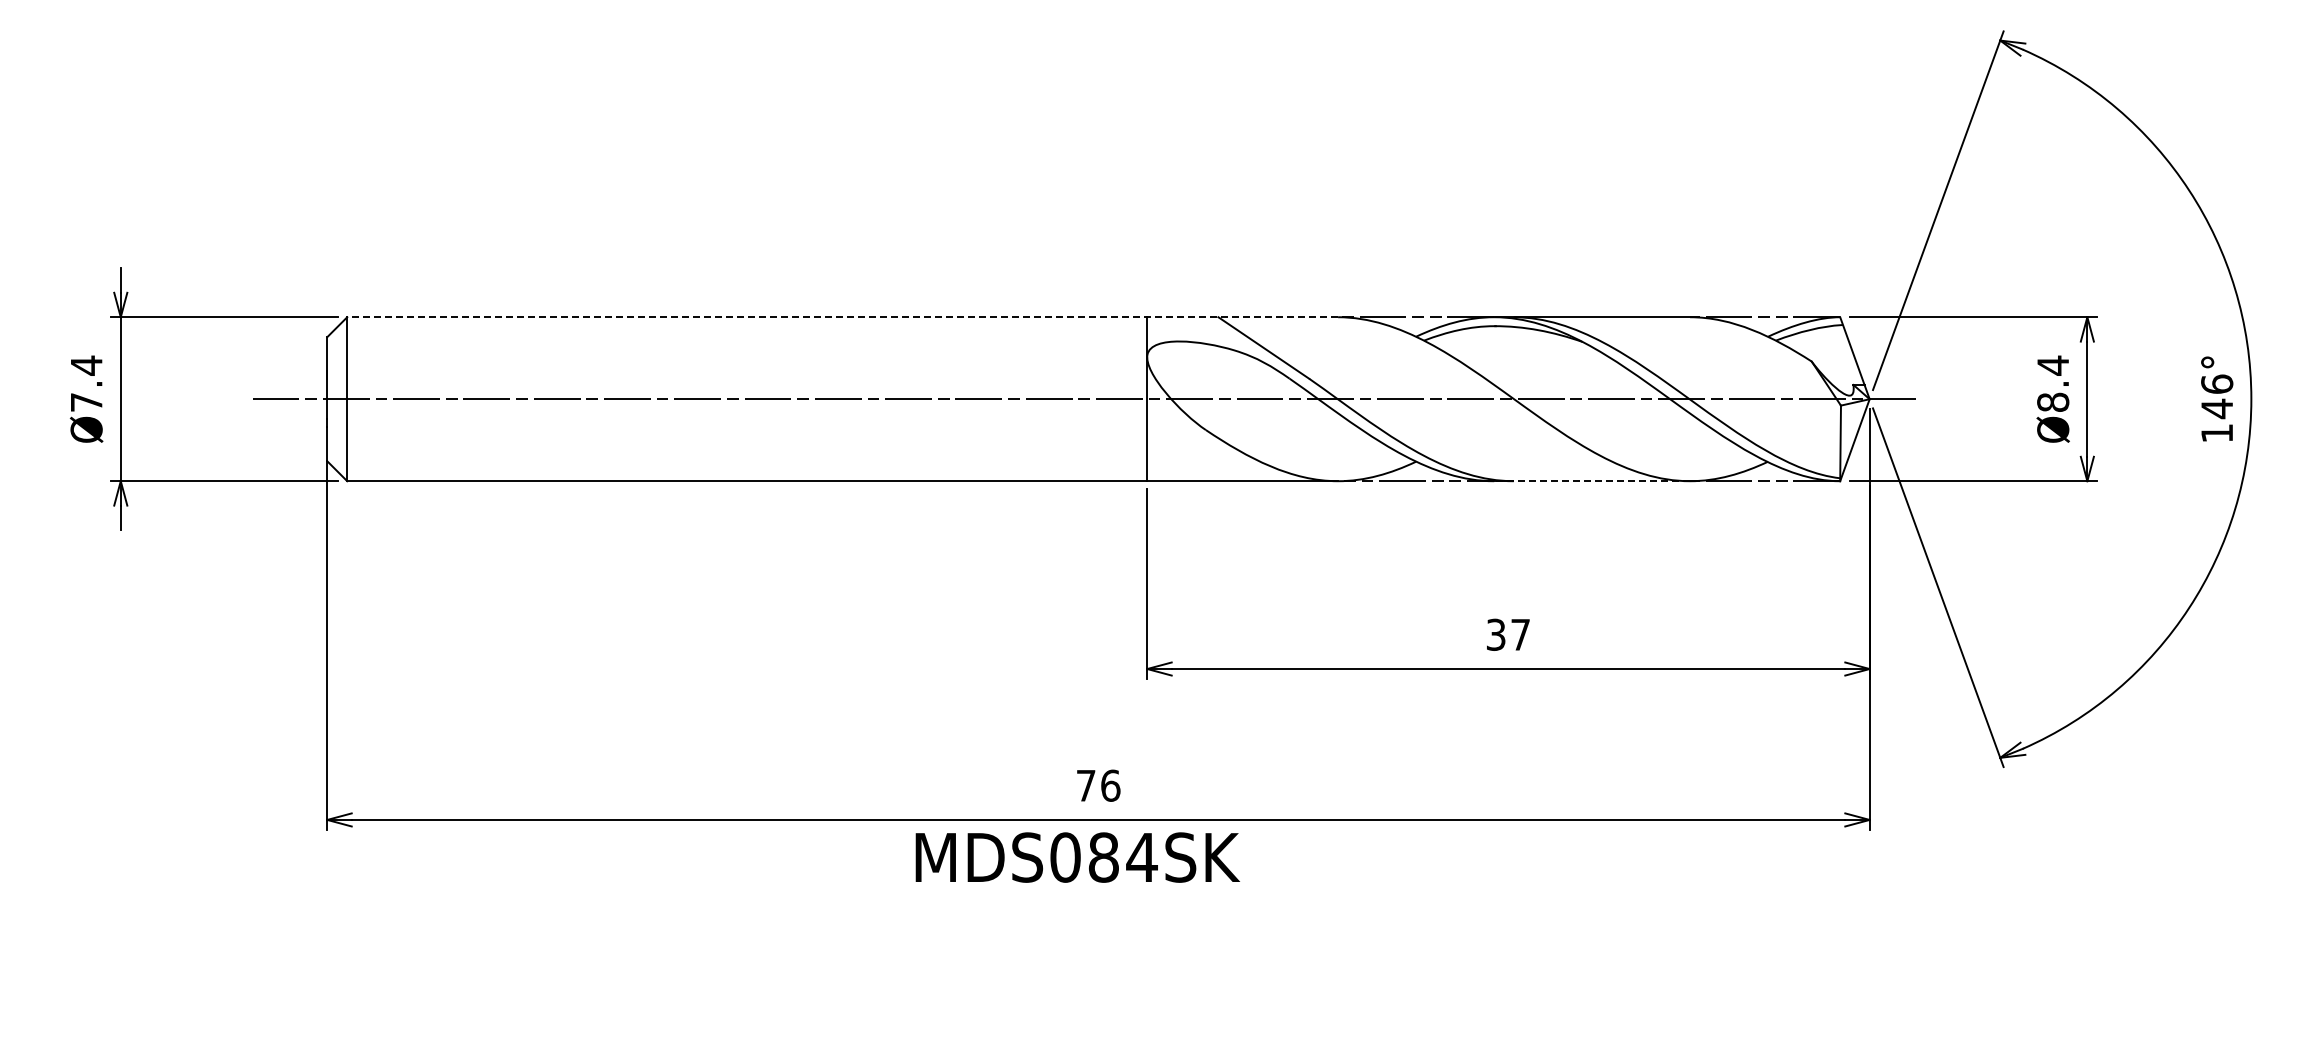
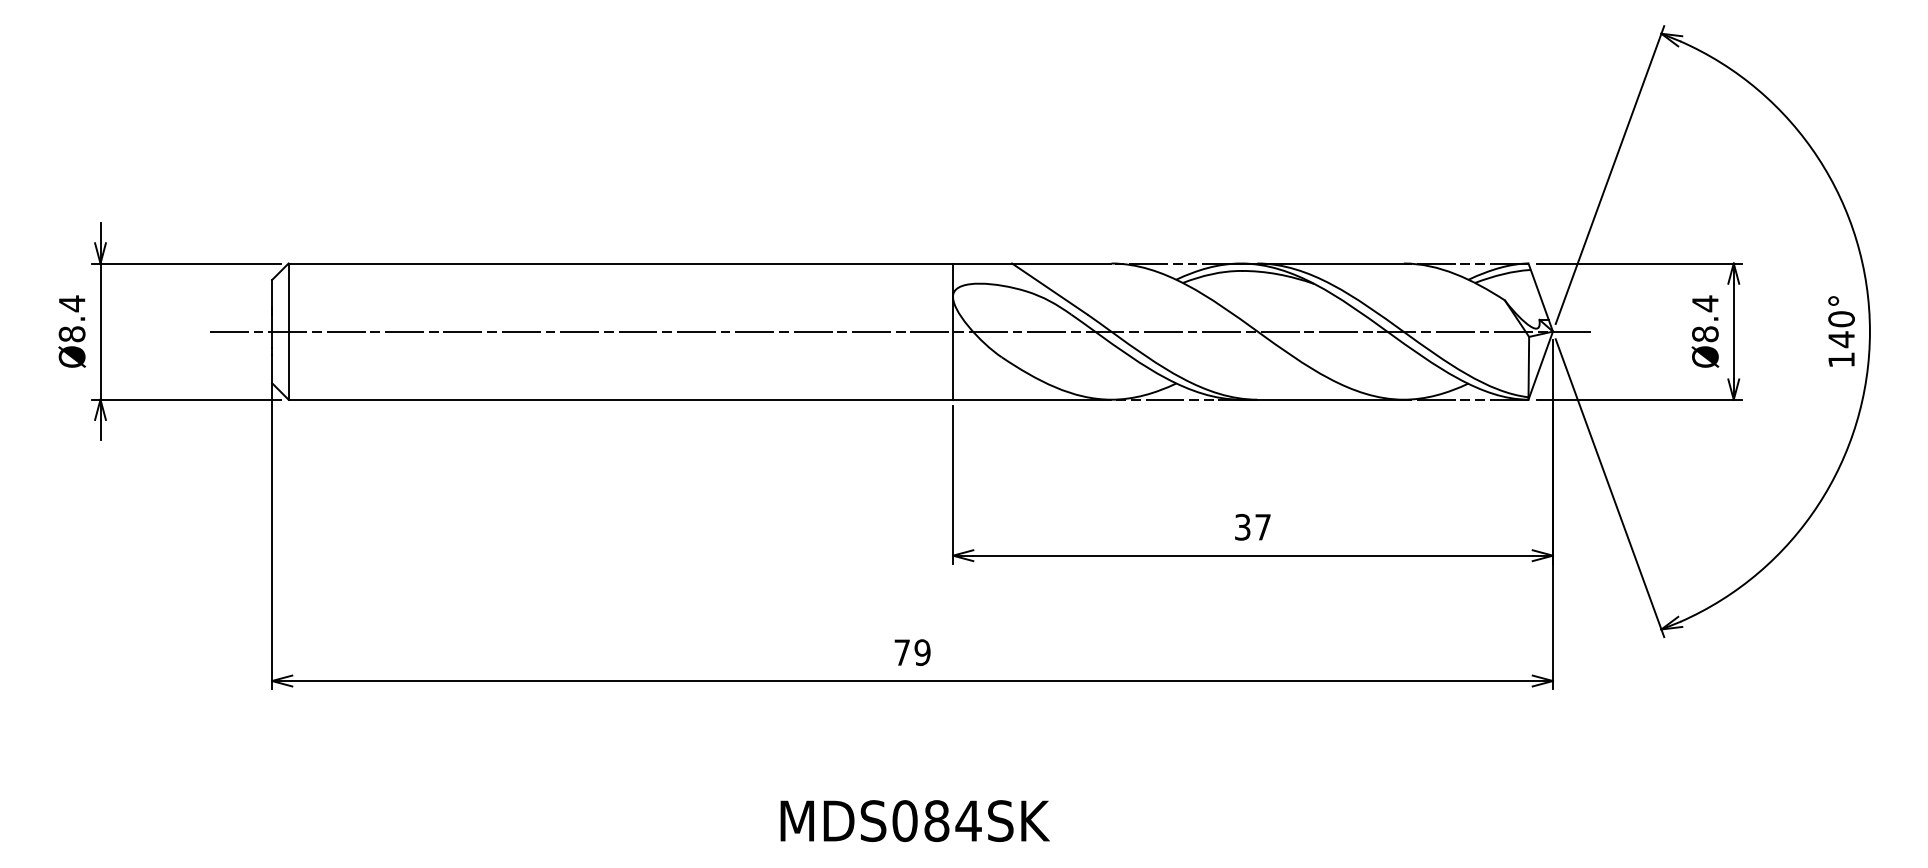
line: (842, 317) -> (699, 263), dashed -> solid
text: (2217, 383) -> (1841, 318), 146° -> 140°
text: (86, 401) -> (72, 333), Ø7.4 -> Ø8.4
line: (1592, 481) -> (1322, 399), dashed -> solid
text: (1110, 785) -> (922, 652), 76 -> 79
text: (1077, 857) -> (915, 821), moved

